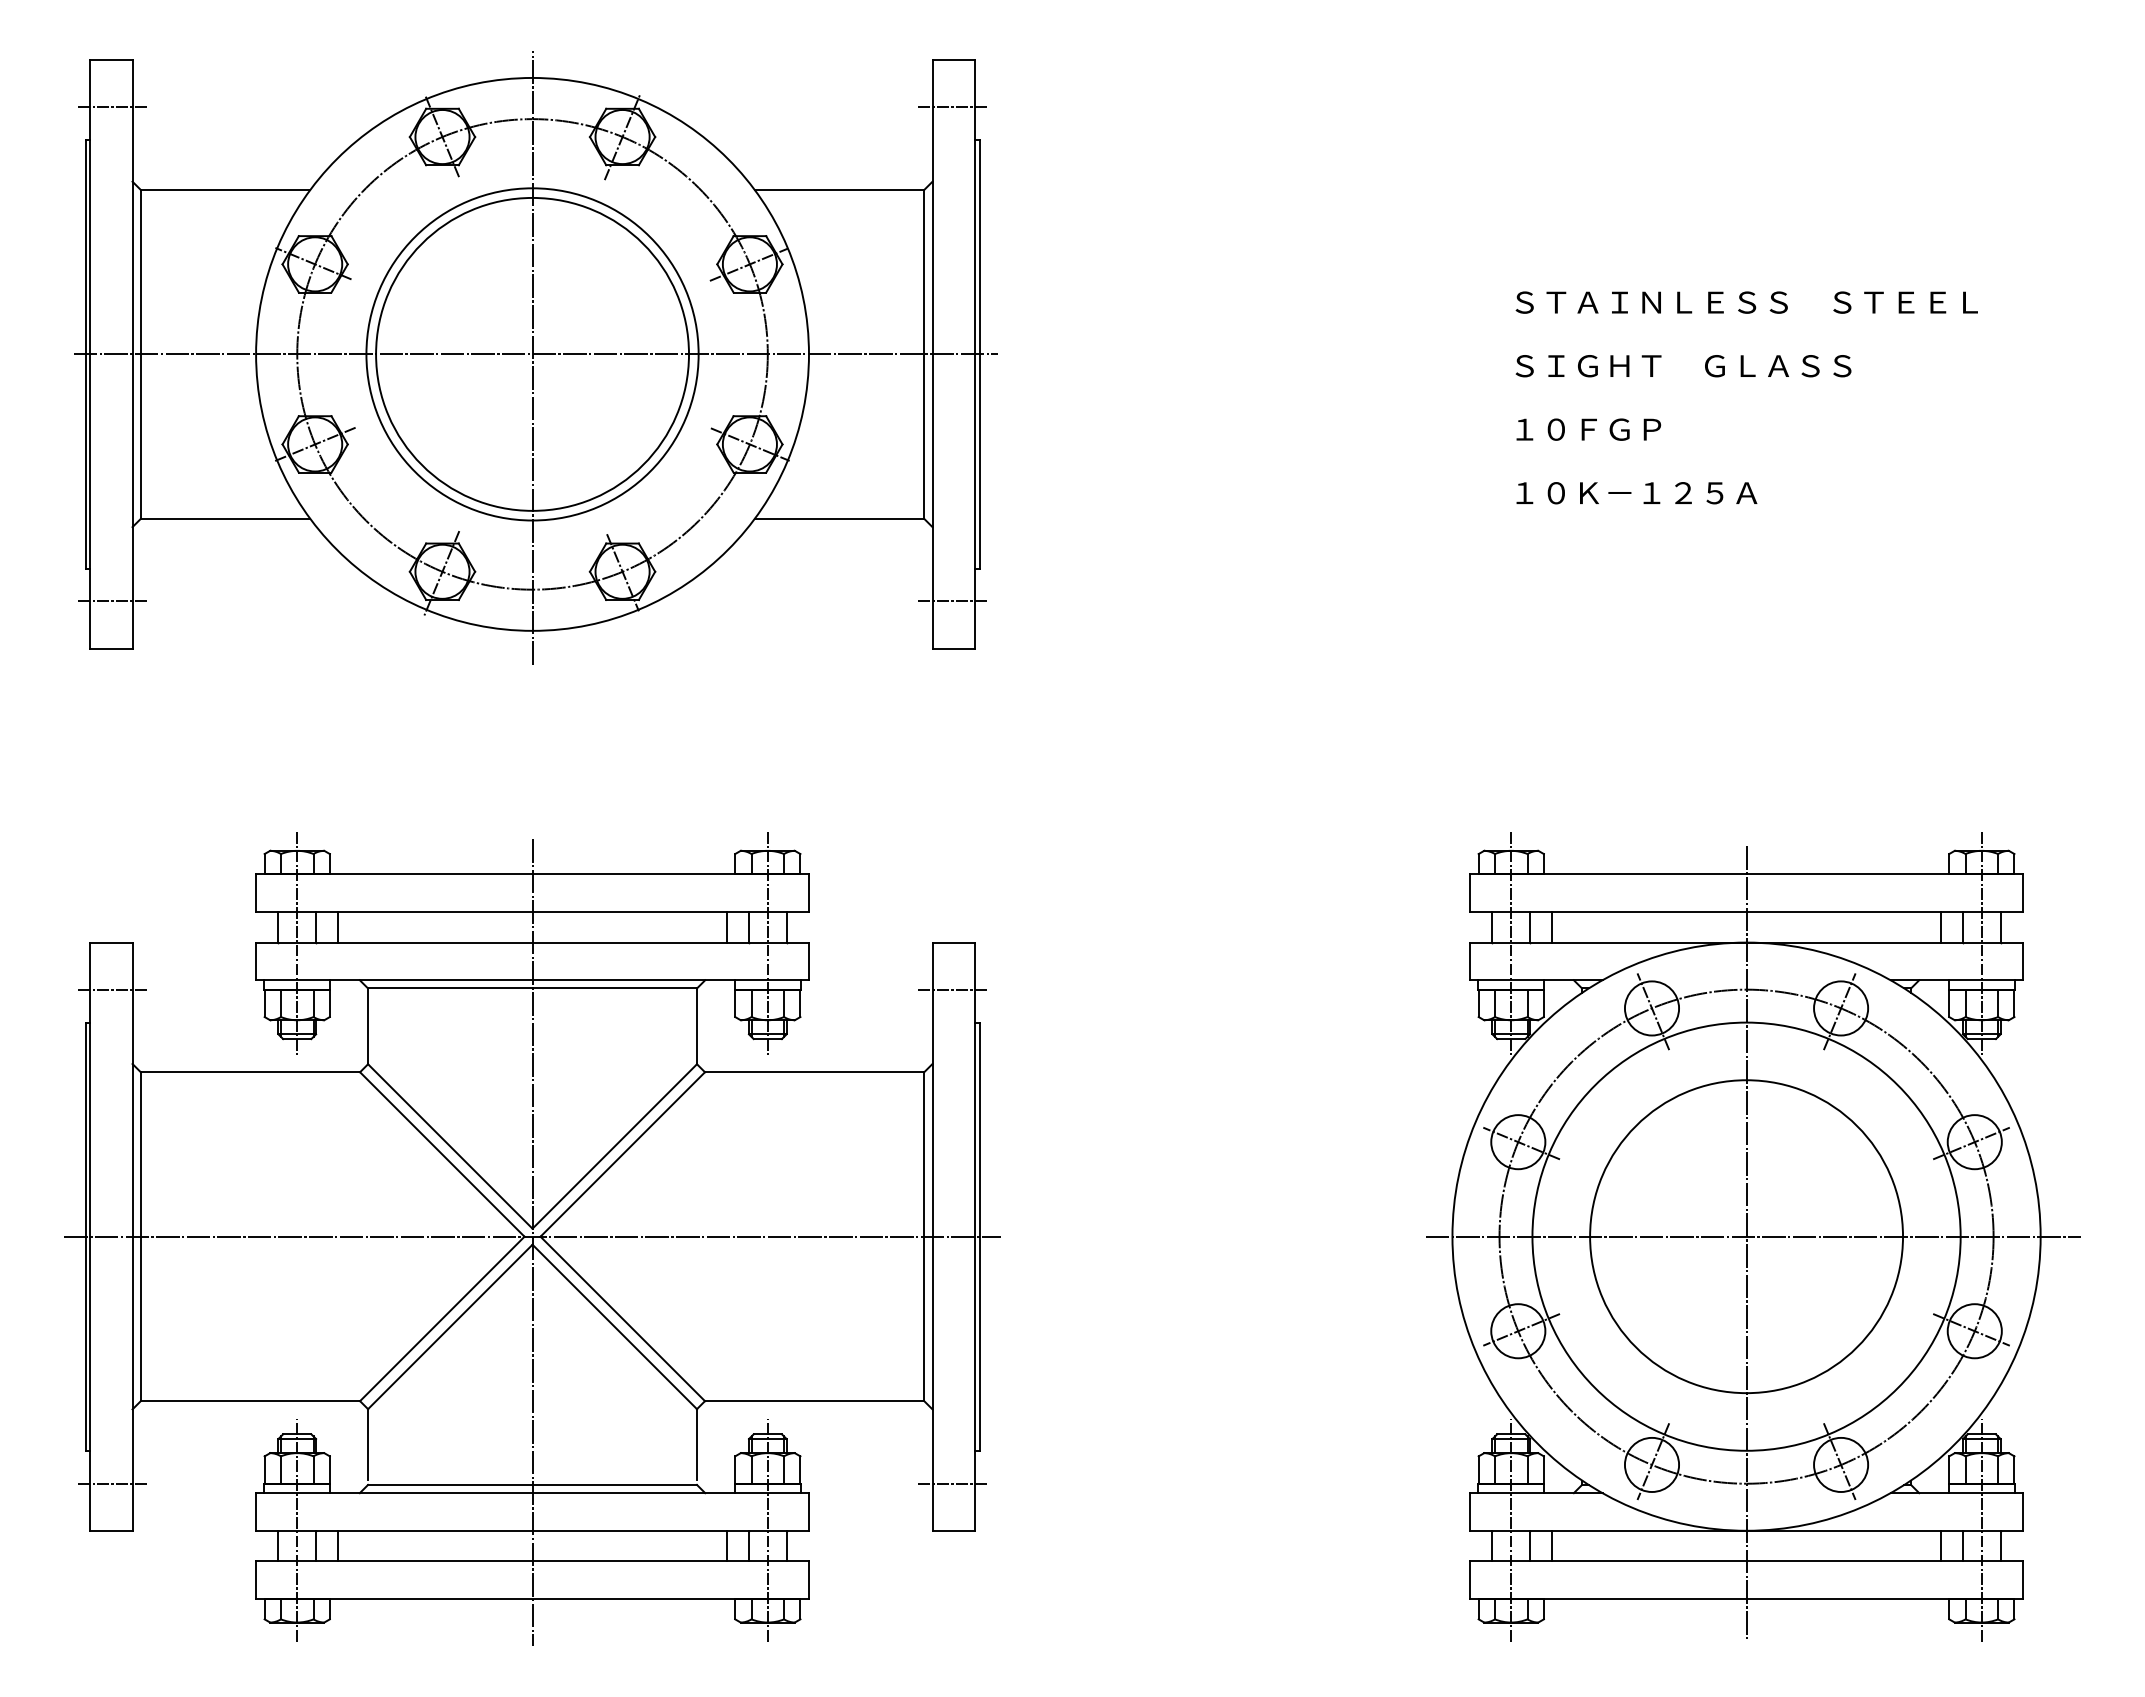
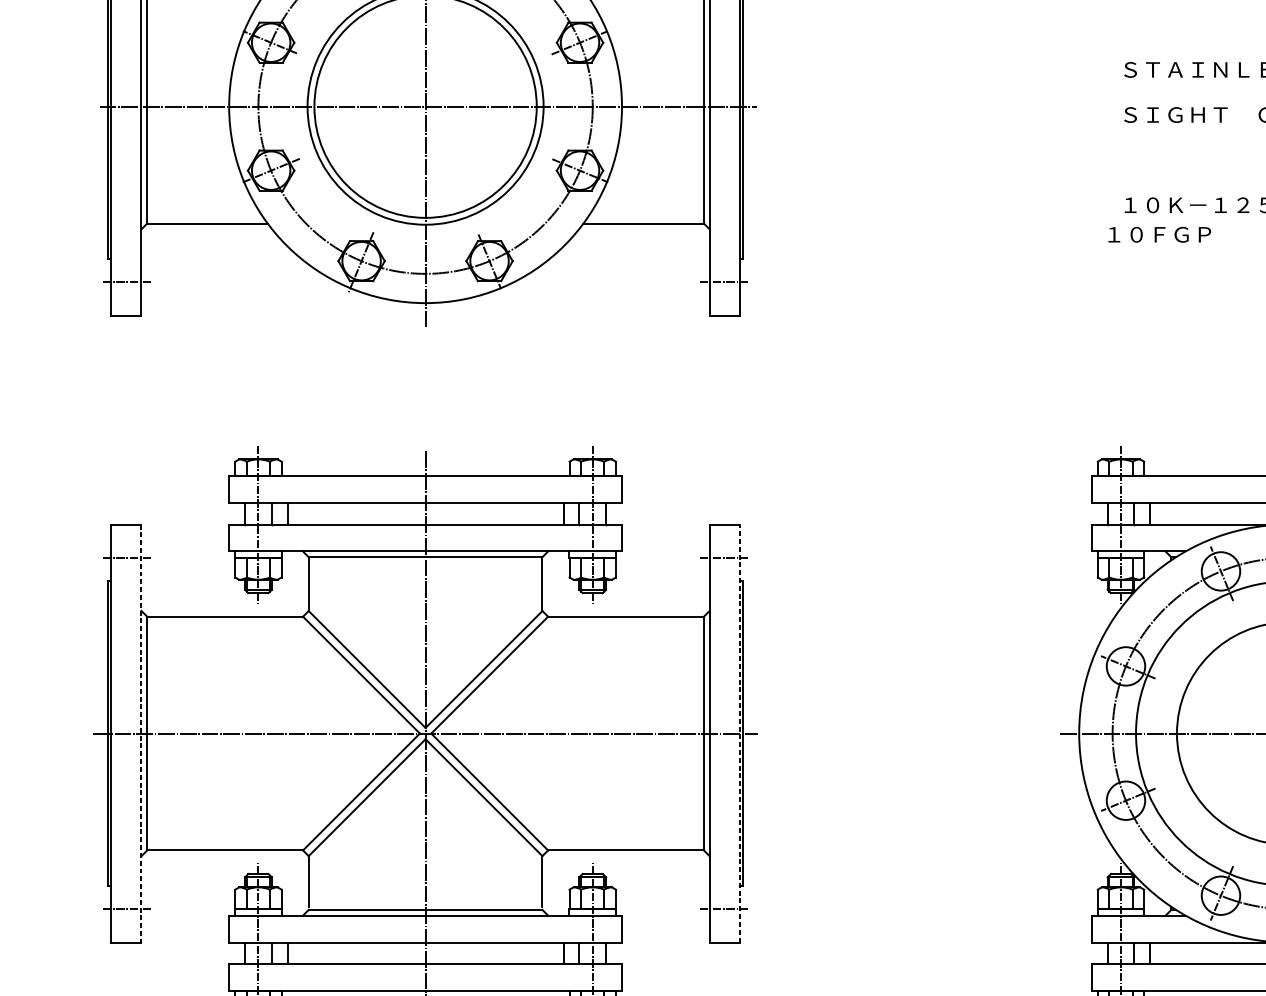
text: (1588, 429) -> (1159, 234), moved
line: (974, 1236) -> (739, 733), solid -> dashed
line: (132, 1237) -> (141, 734), solid -> dashed

